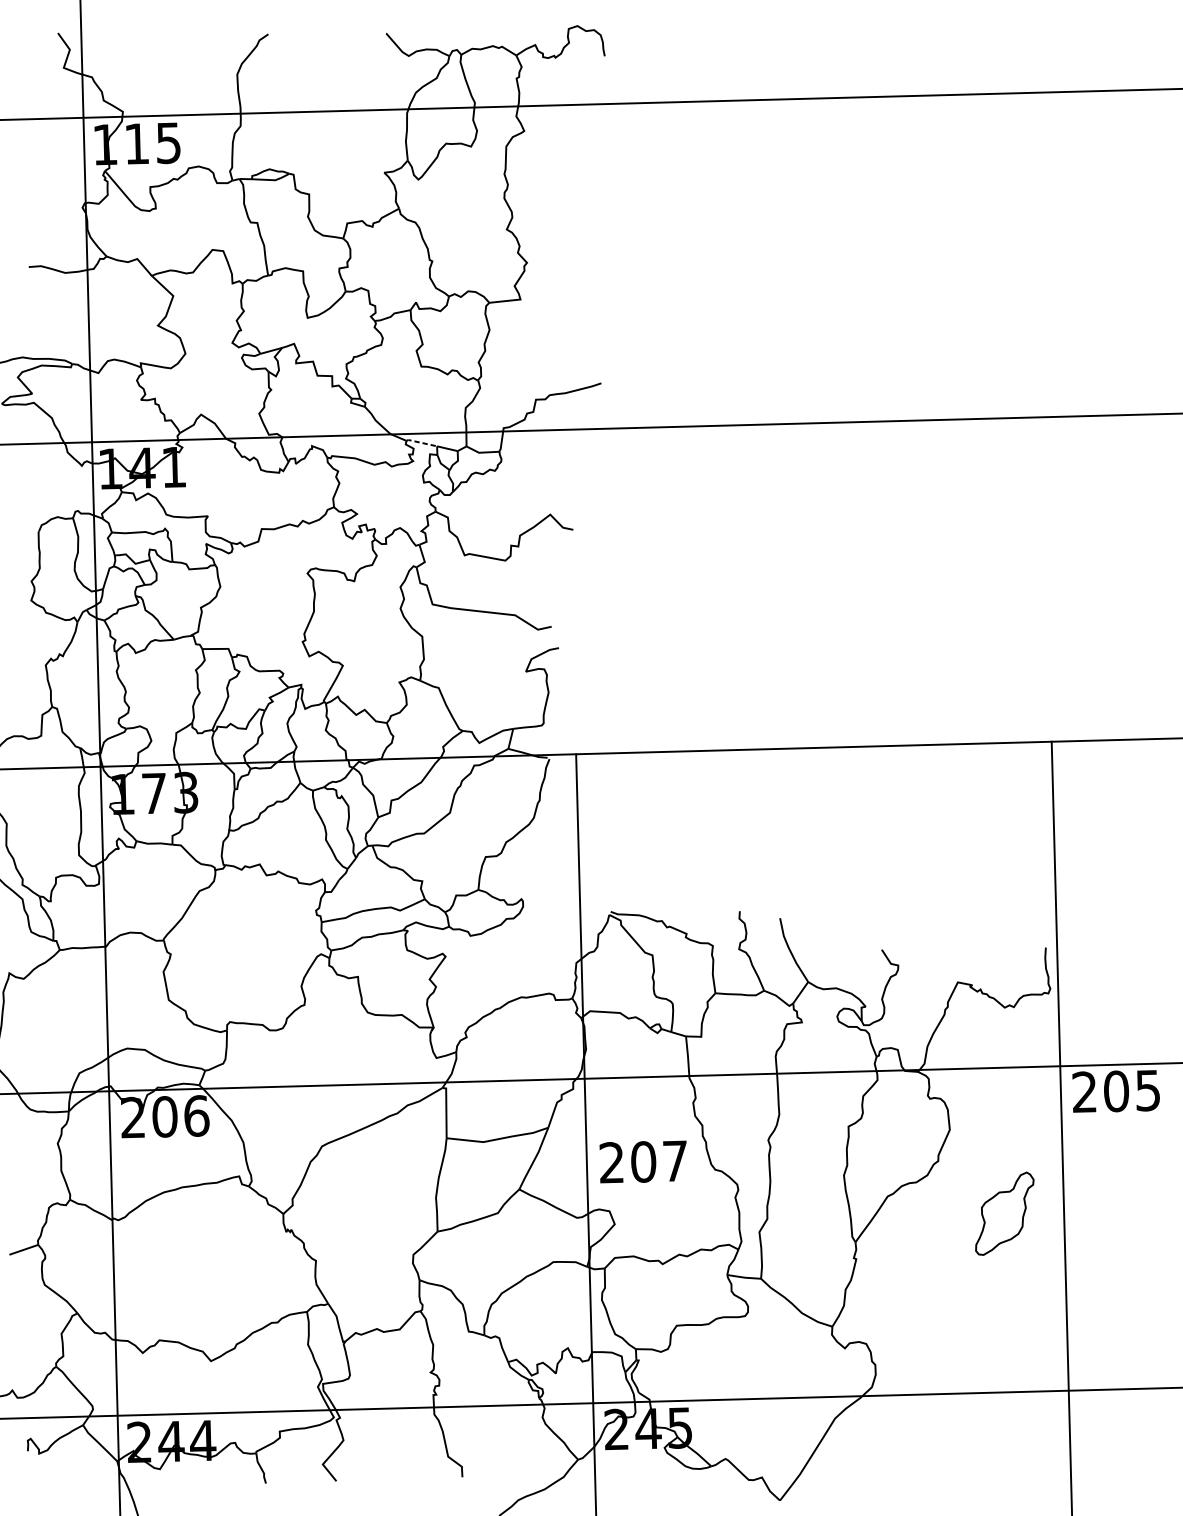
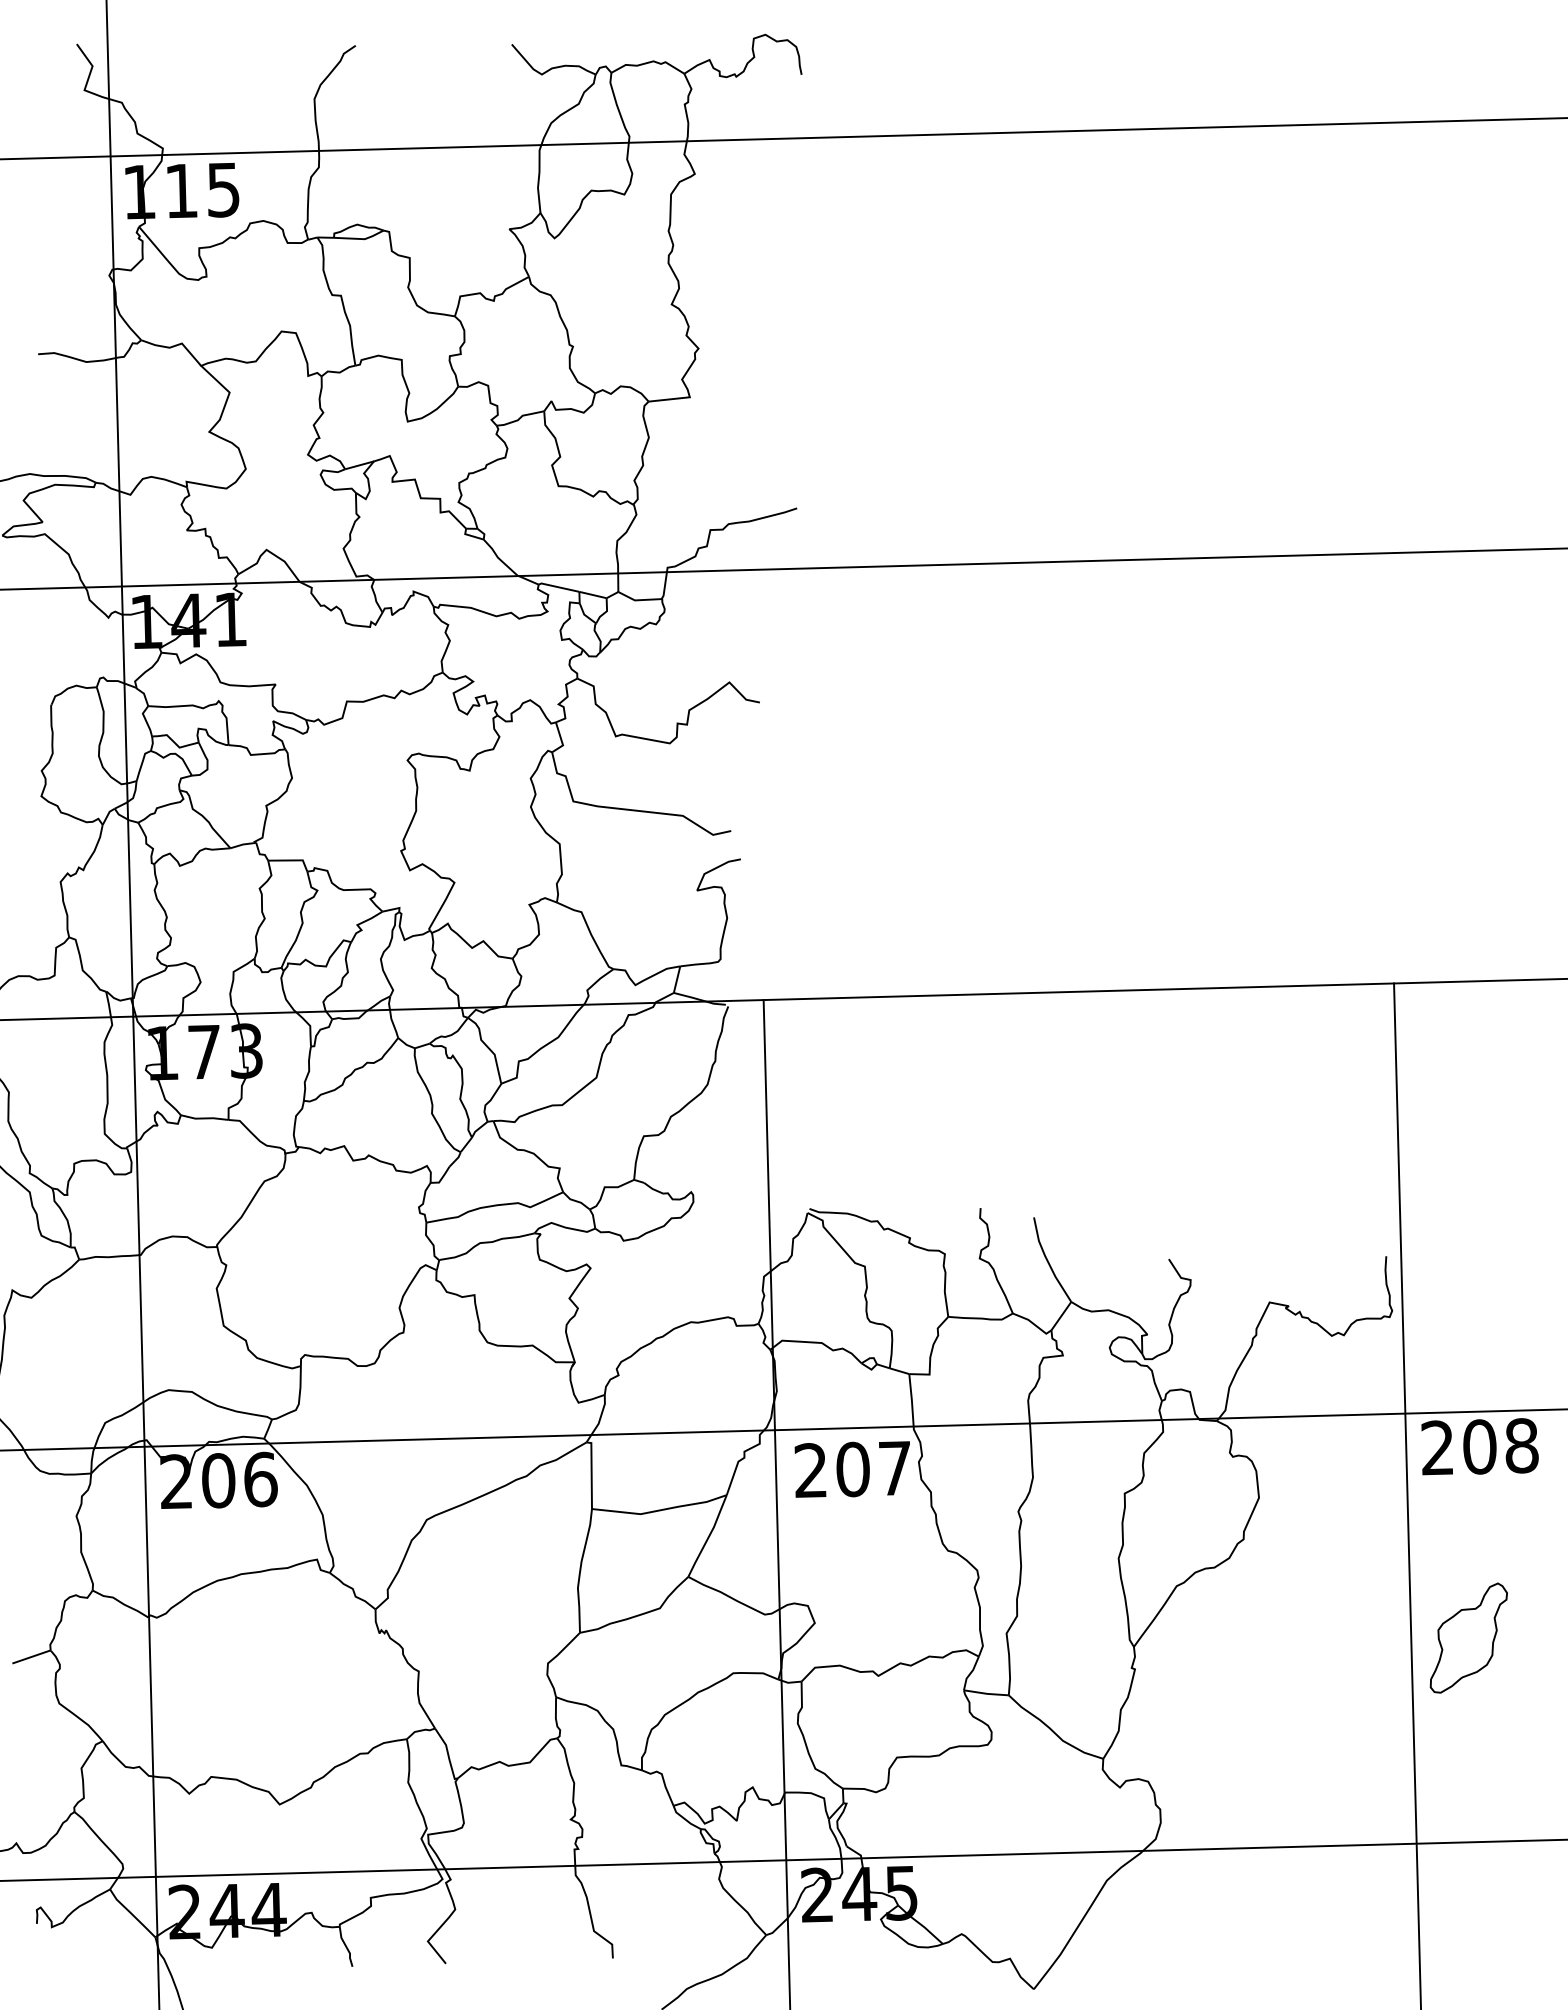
line: (421, 443) -> (558, 587), dashed -> solid
text: (1147, 1090) -> (1521, 1445), 205 -> 208
text: (642, 1161) -> (851, 1469), moved
part: (1004, 1213) -> (1468, 1637), moved

